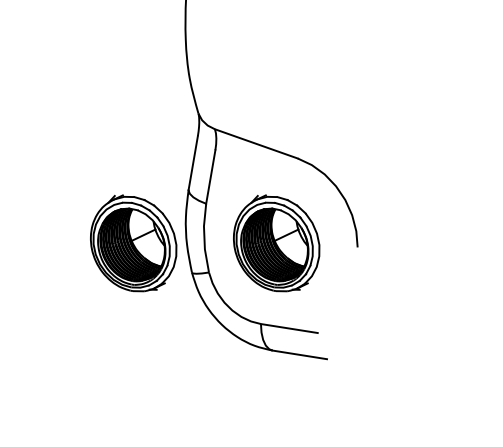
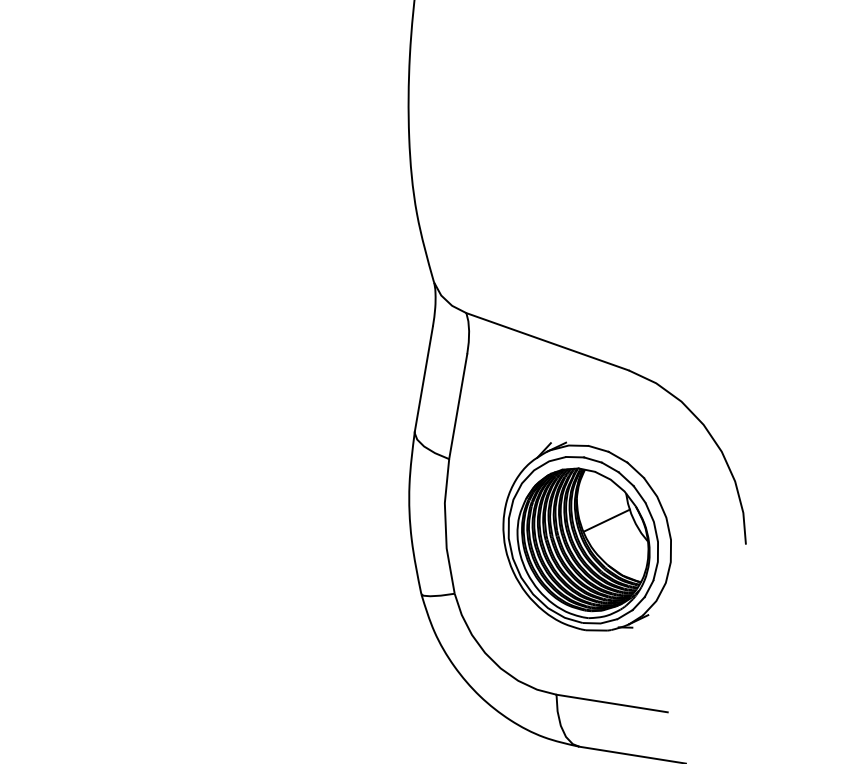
part: (133, 243) -> (306, 536), removed

